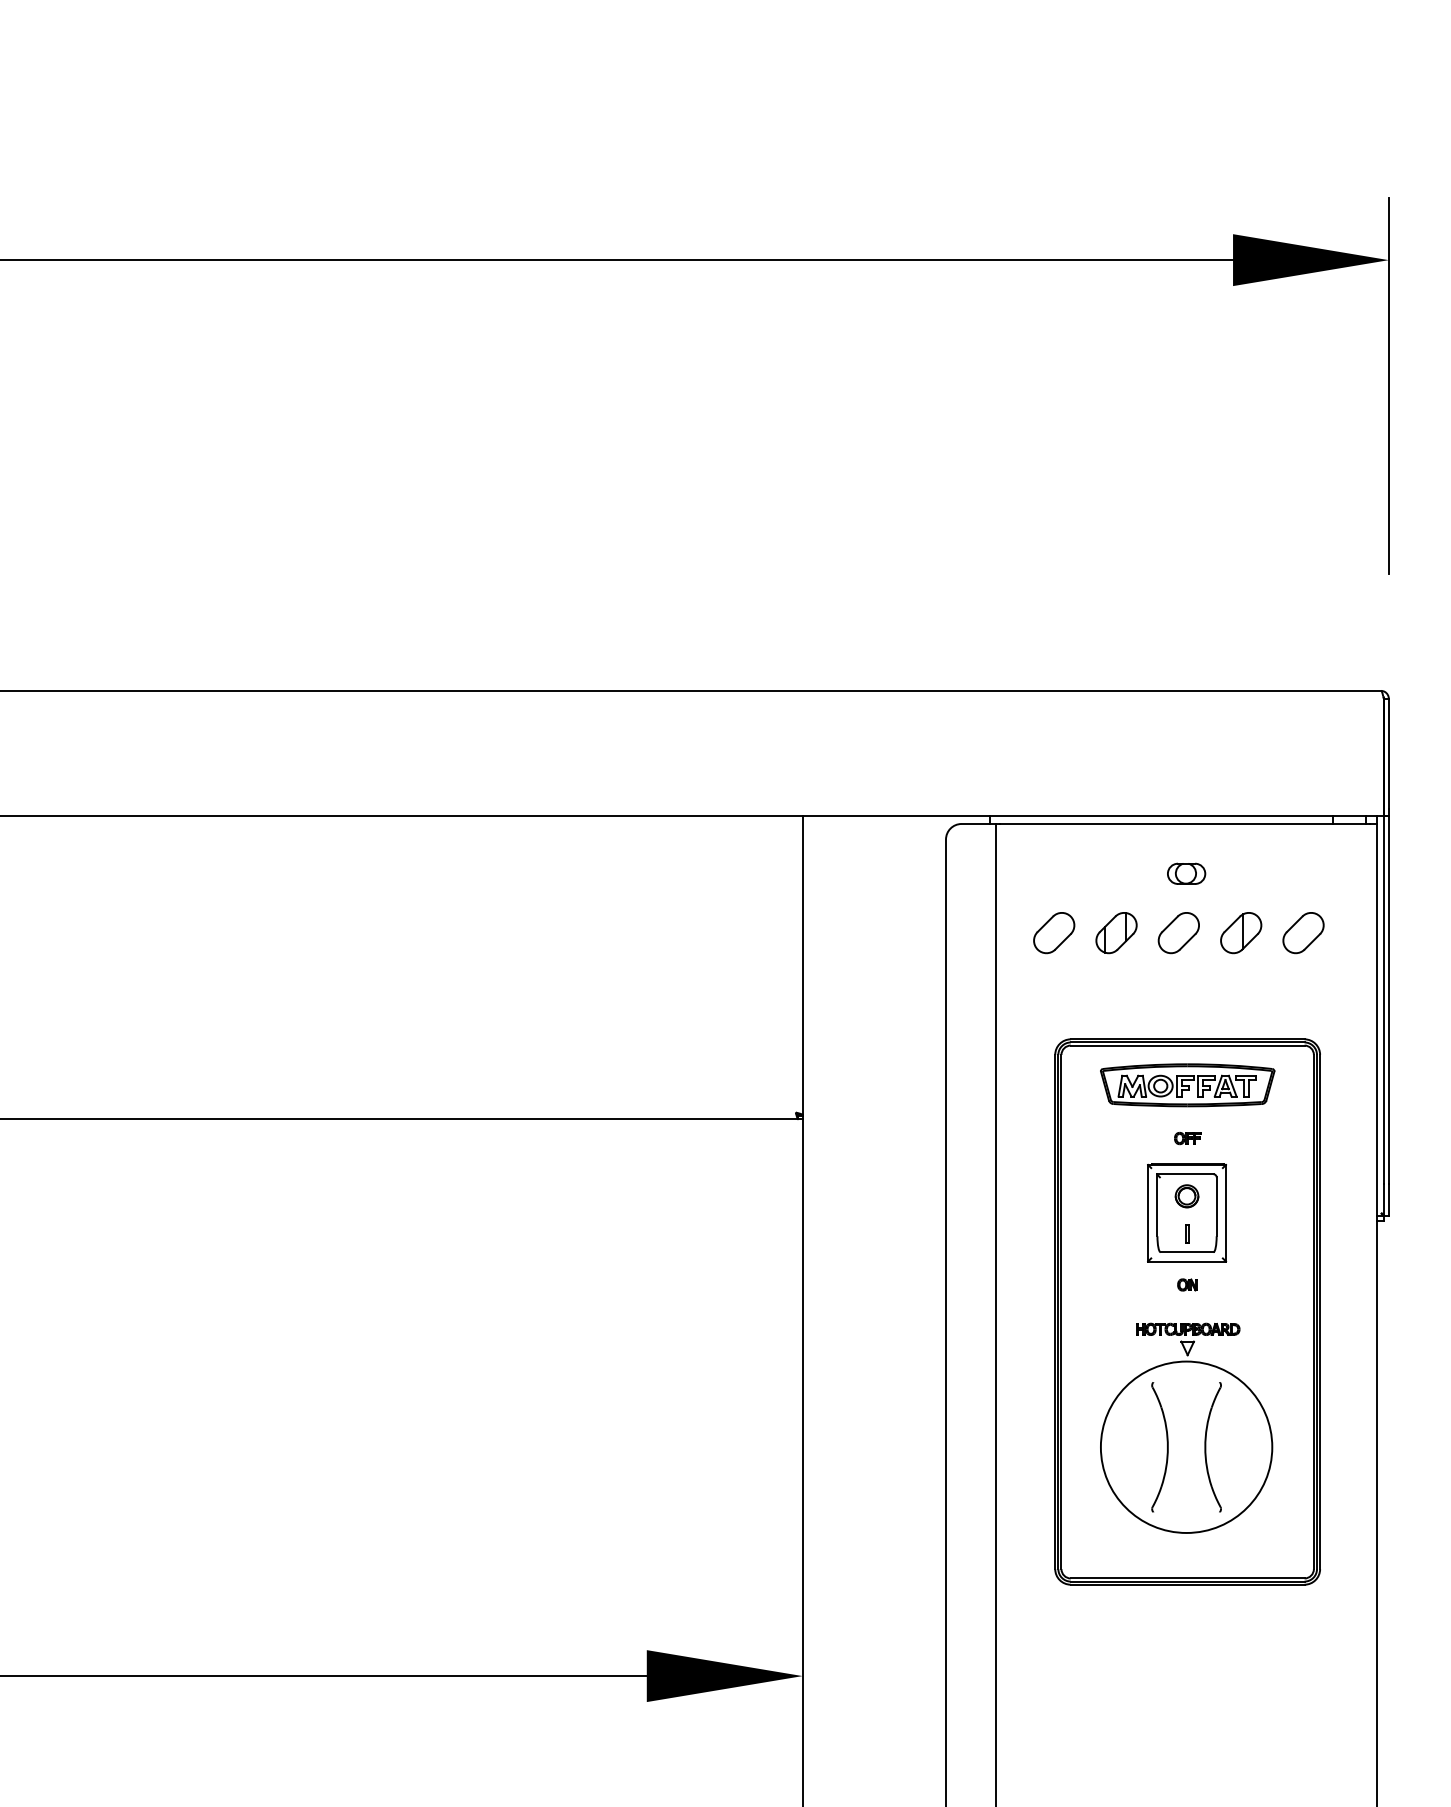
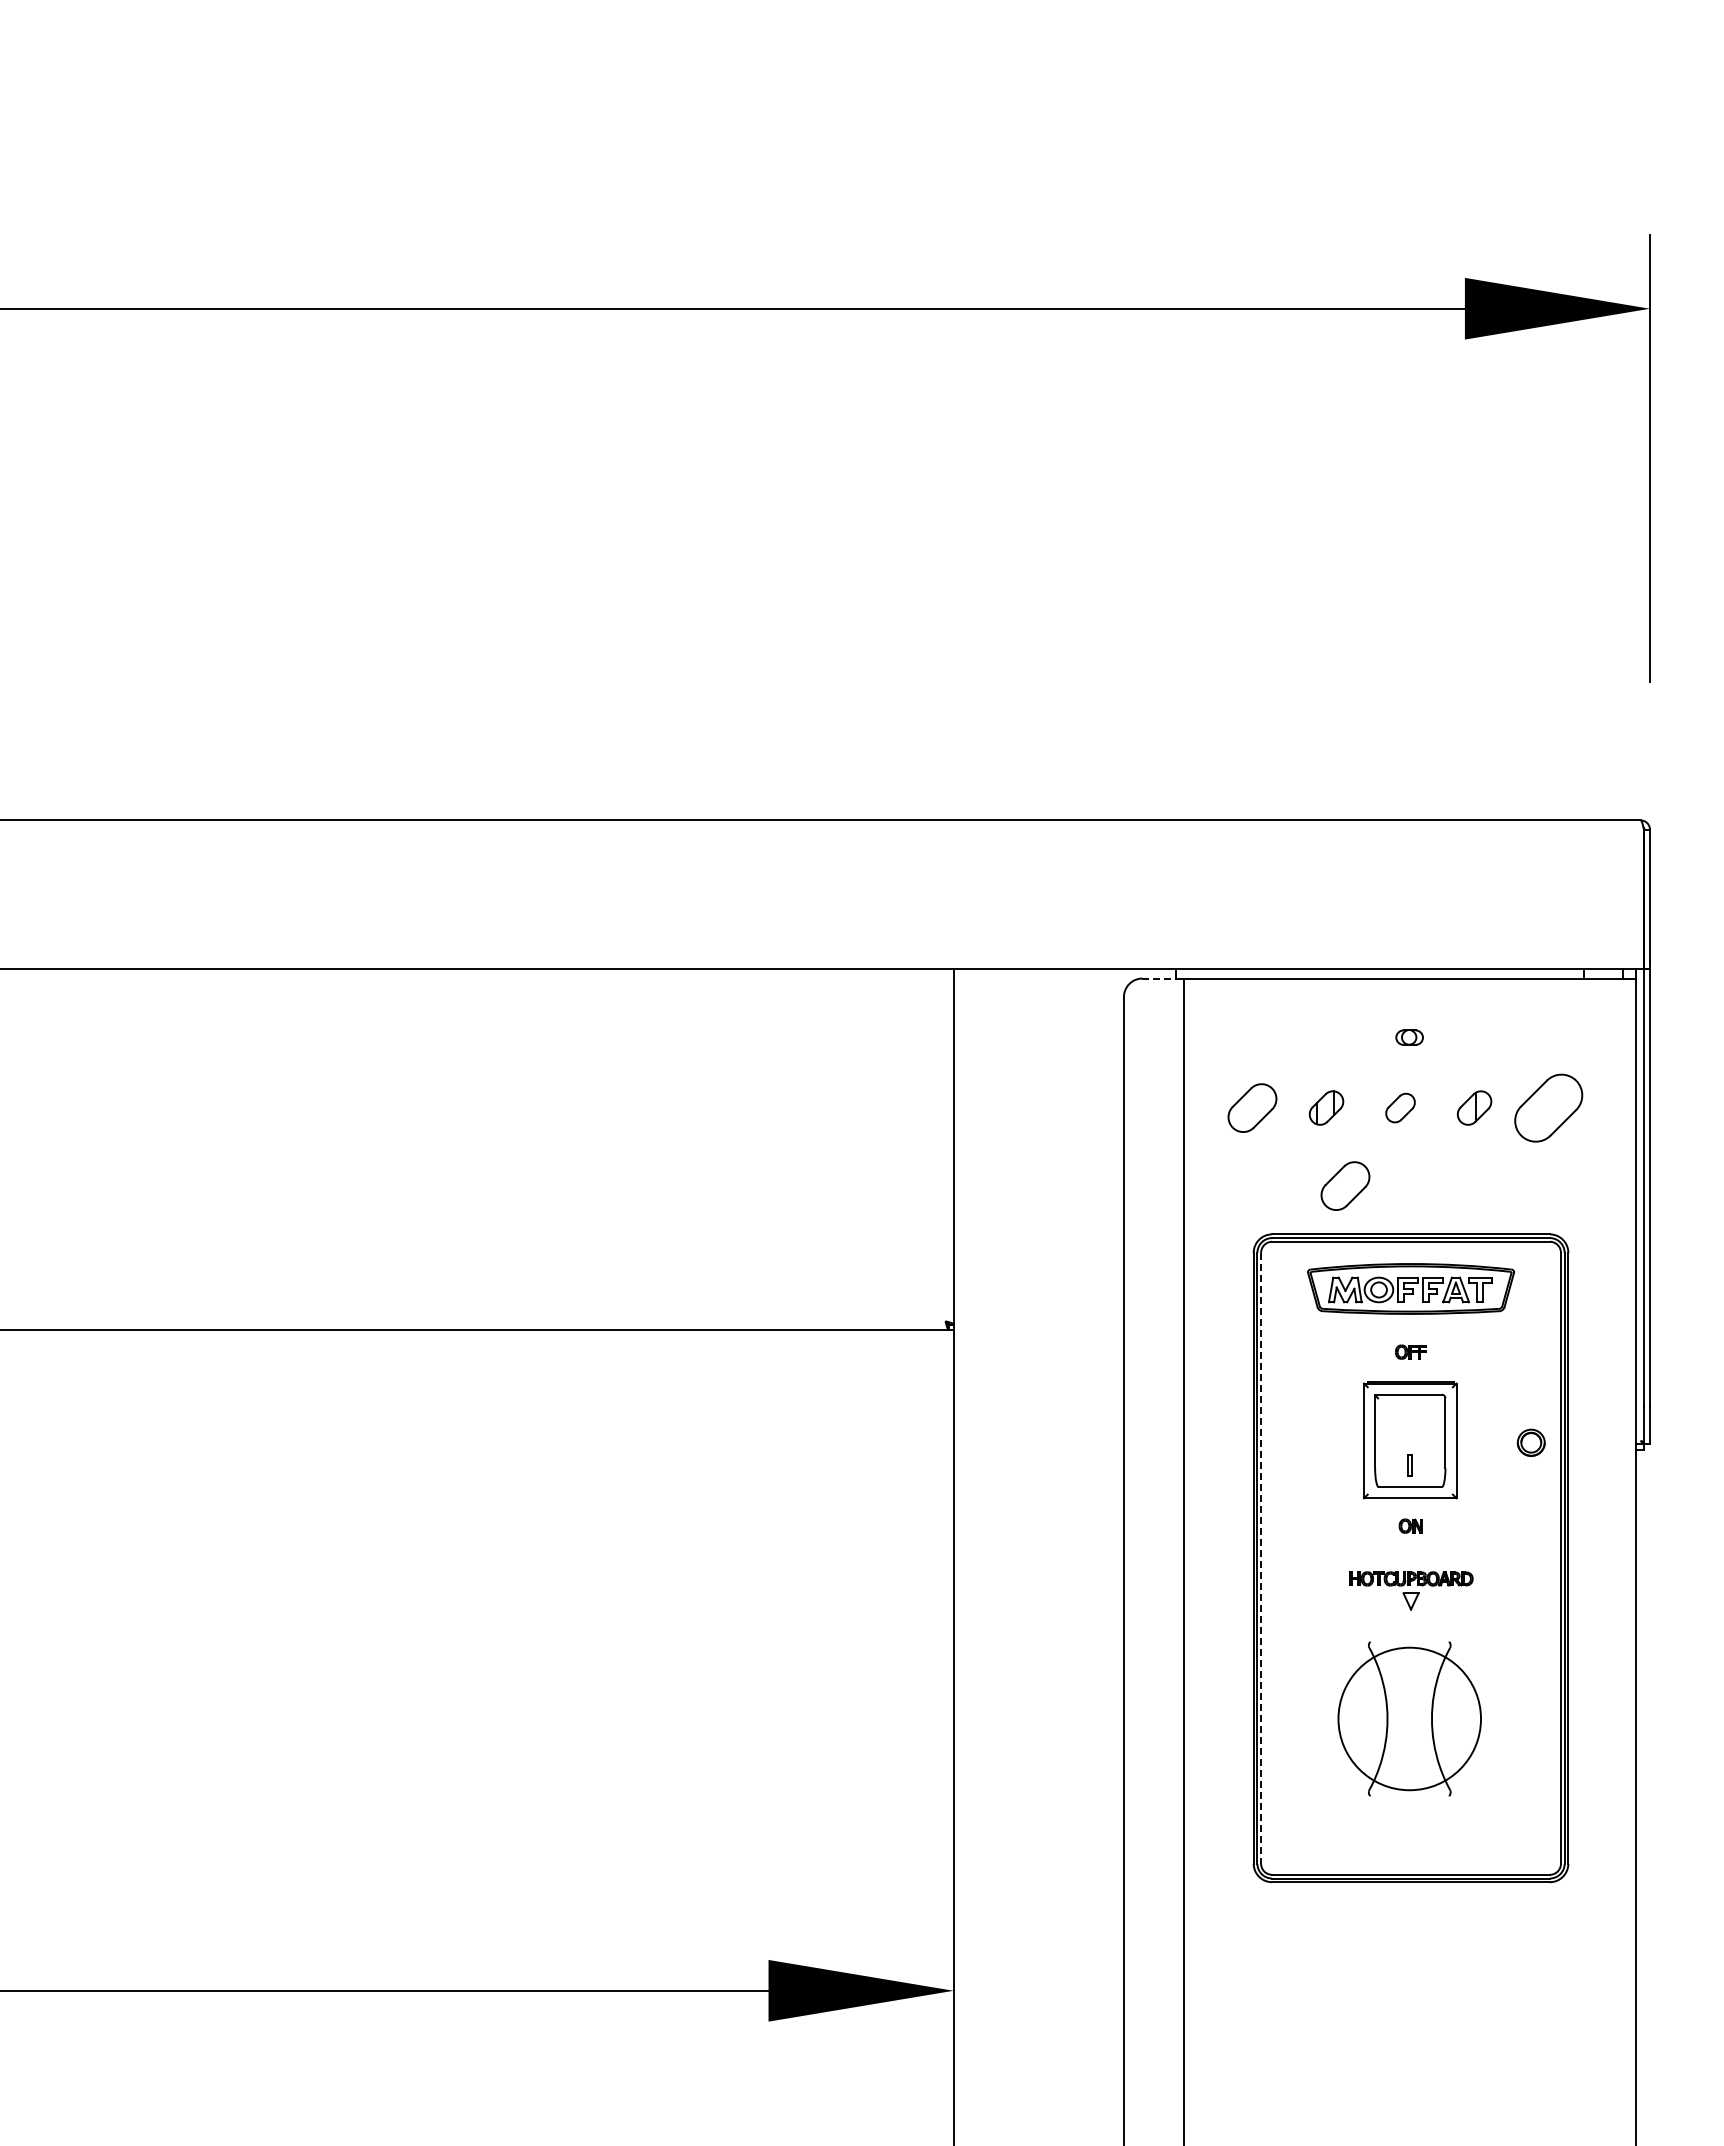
line: (975, 823) -> (1159, 978), solid -> dashed
part: (1186, 873) -> (1409, 1037), size x0.6
part: (1116, 932) -> (1326, 1107), size x0.7
part: (1178, 932) -> (1400, 1107), size x0.6
part: (1241, 932) -> (1474, 1107), size x0.7
part: (1303, 932) -> (1548, 1107), size x1.4
part: (1132, 998) -> (1345, 1185), added
part: (1186, 1196) -> (1530, 1442), moved
line: (1061, 1312) -> (1261, 1558), solid -> dashed
circle: (1186, 1446) -> (1409, 1718), size x0.7

